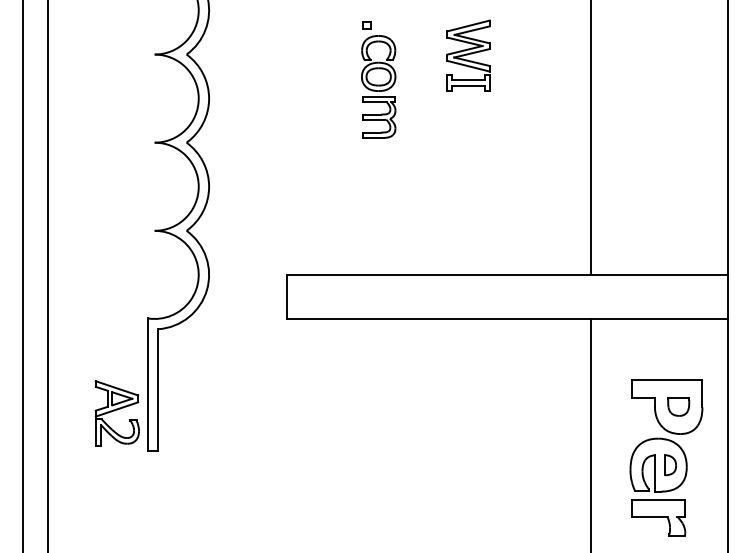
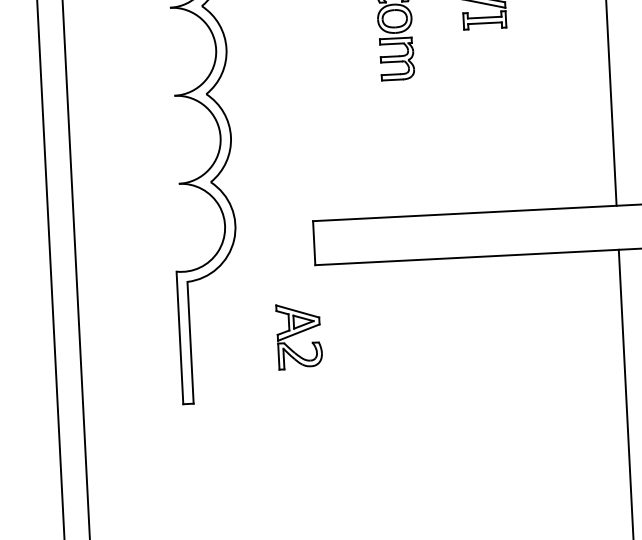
part: (116, 413) -> (298, 336), moved

